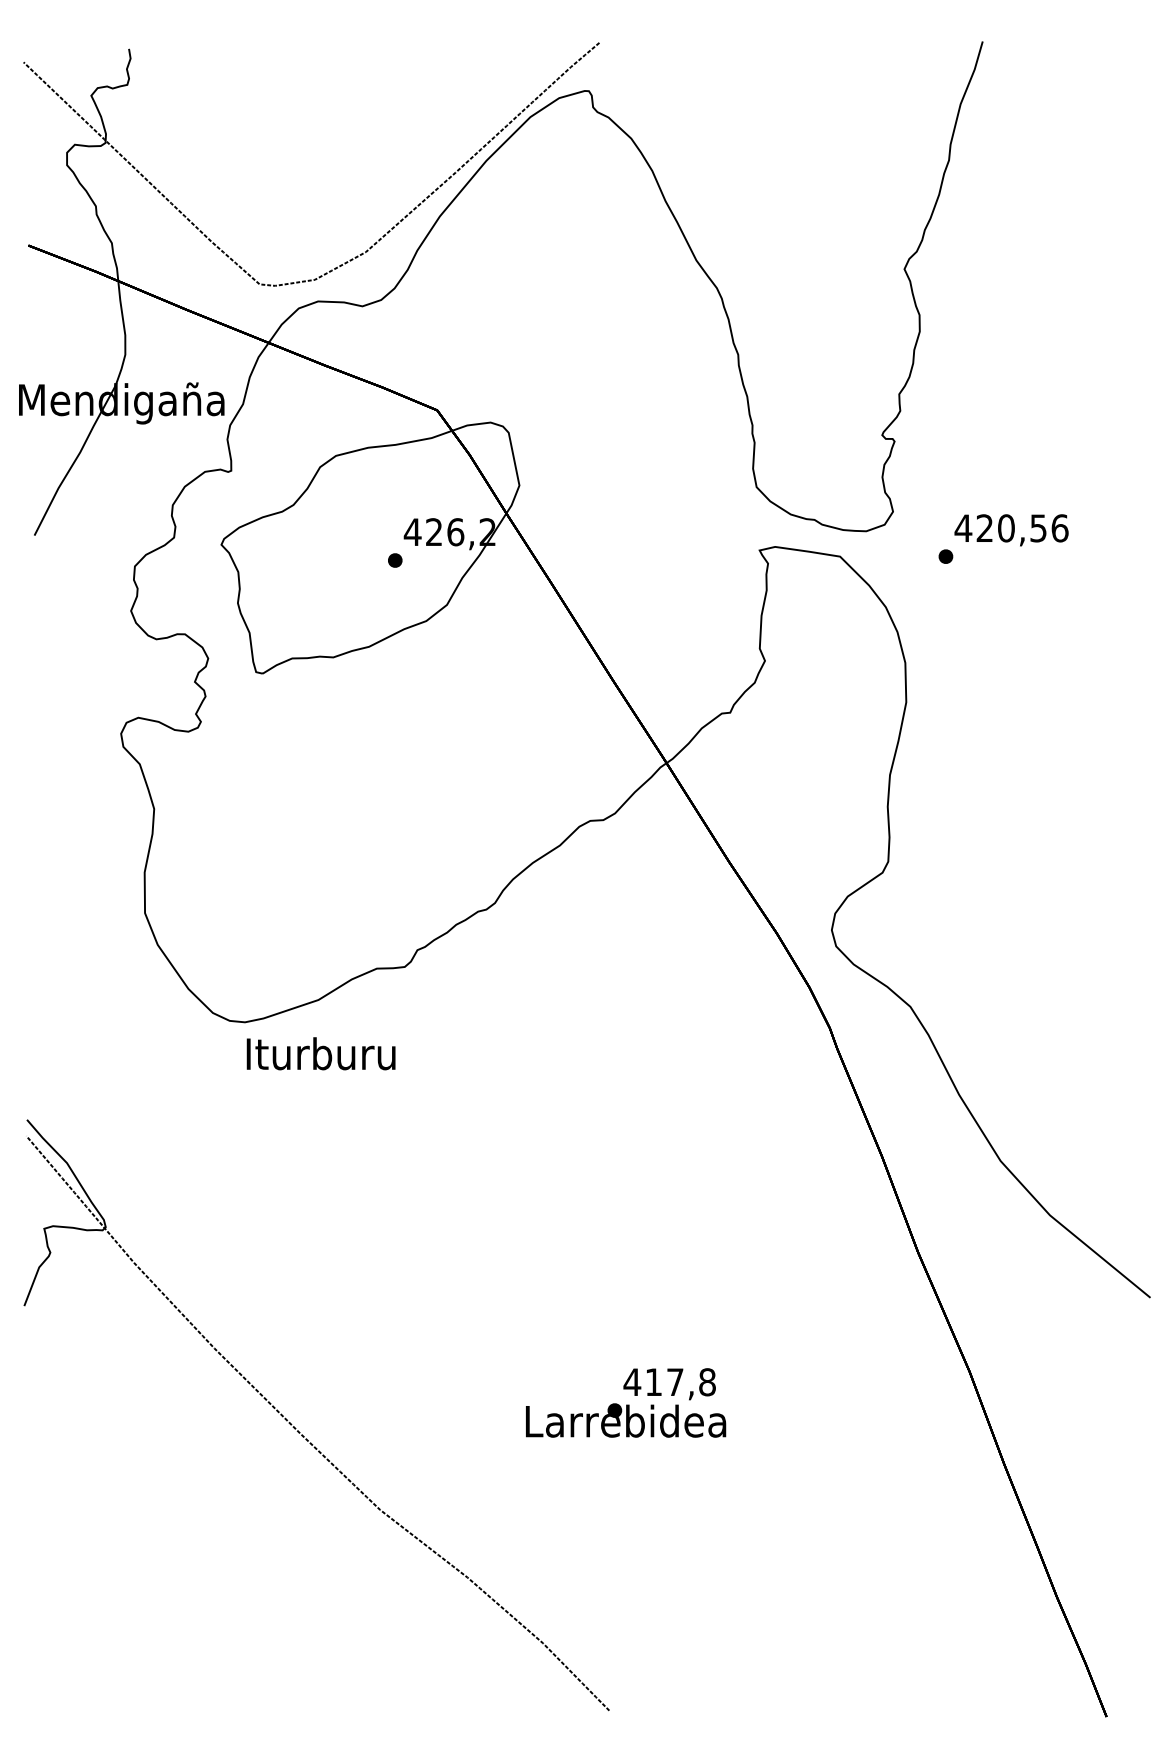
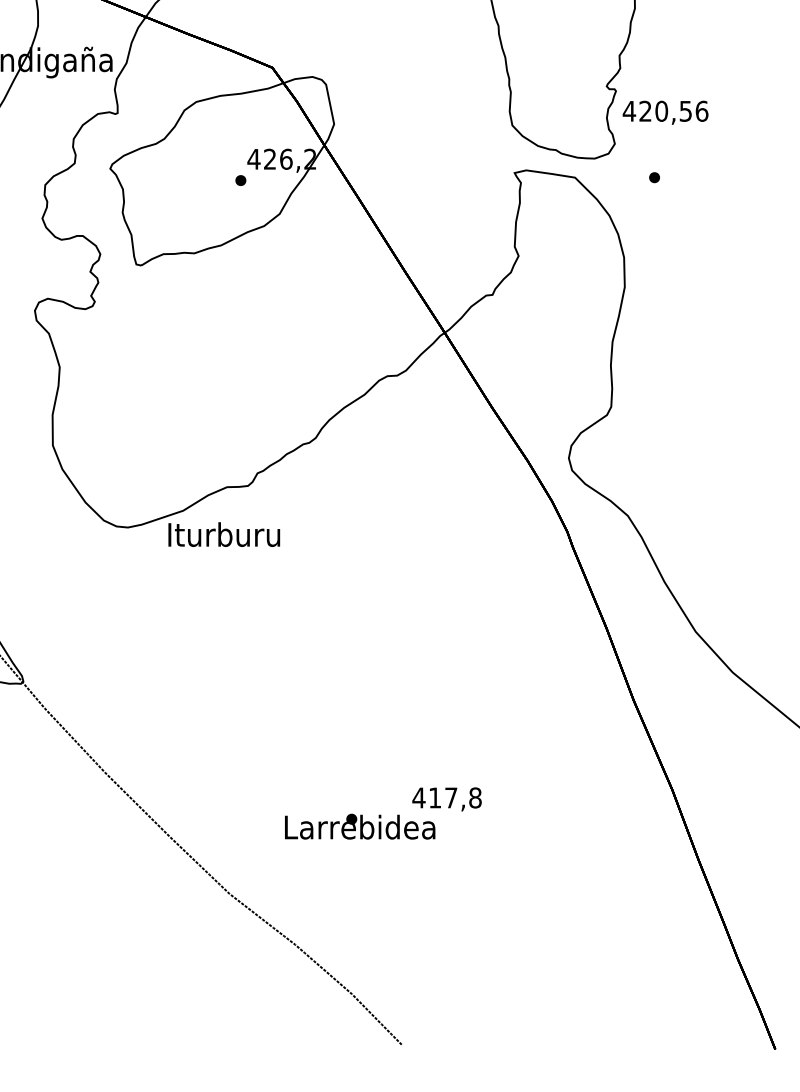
text: (1011, 530) -> (665, 112), moved
text: (320, 1053) -> (223, 534), moved
text: (626, 1420) -> (360, 826), moved

